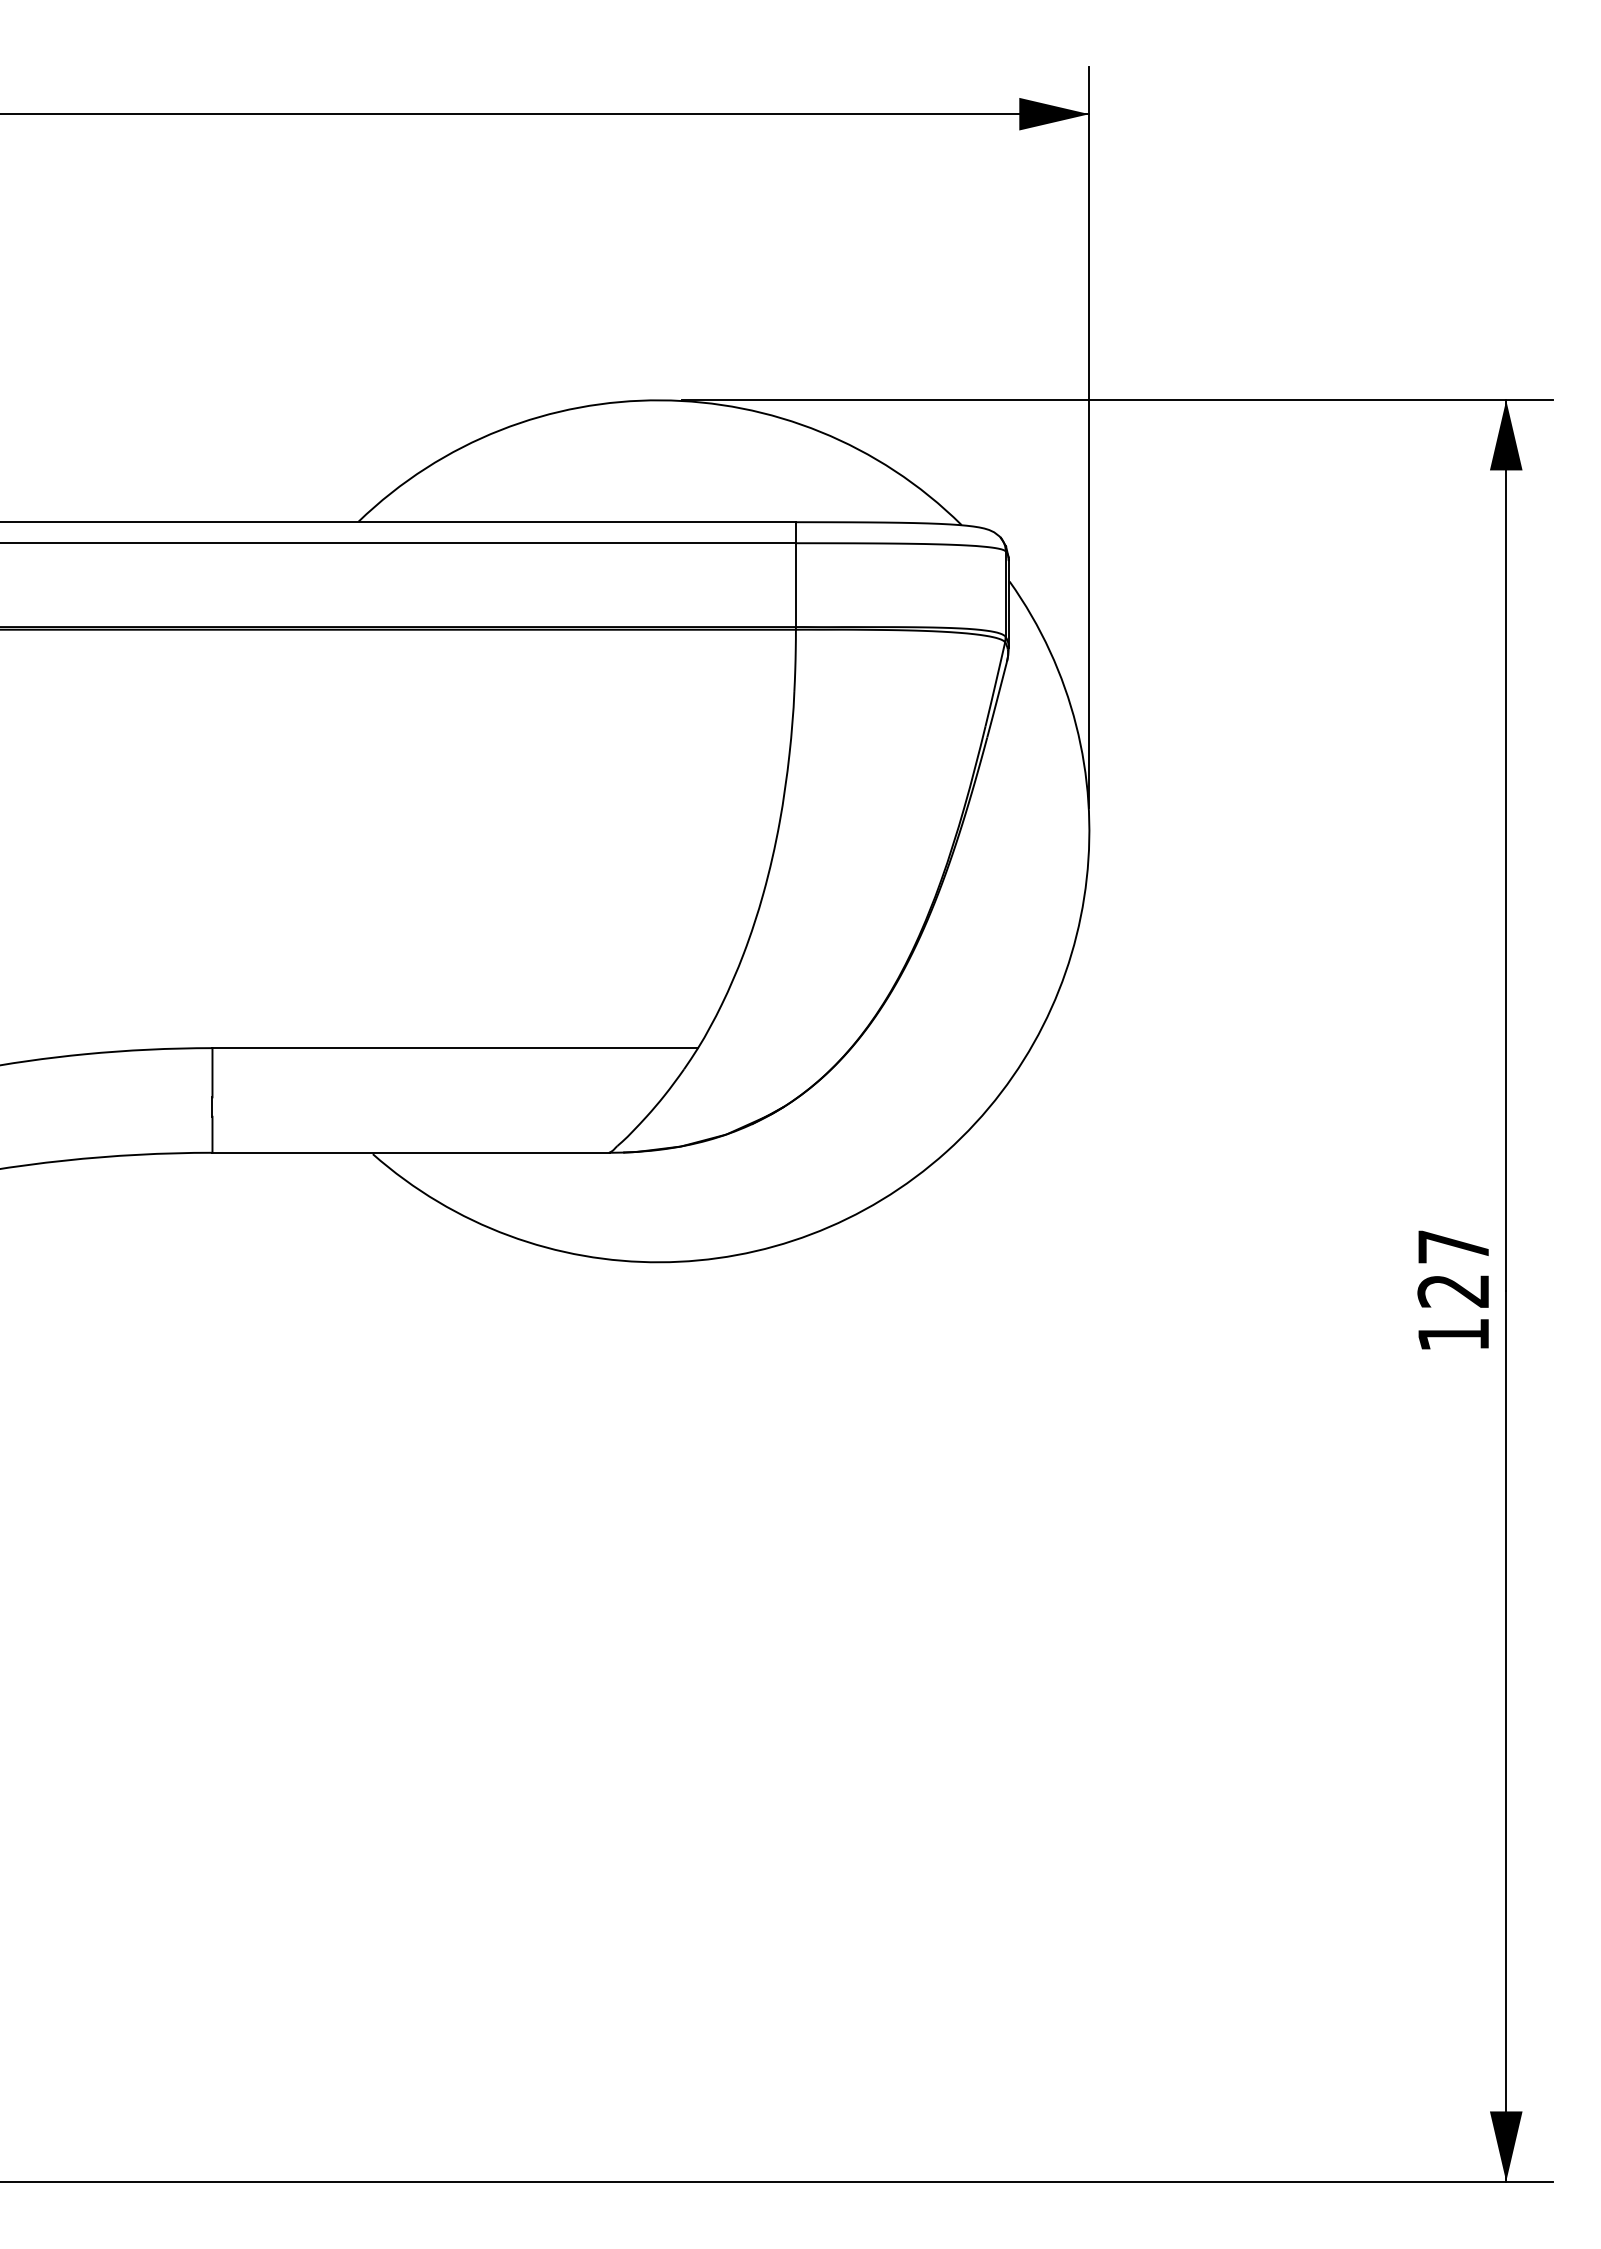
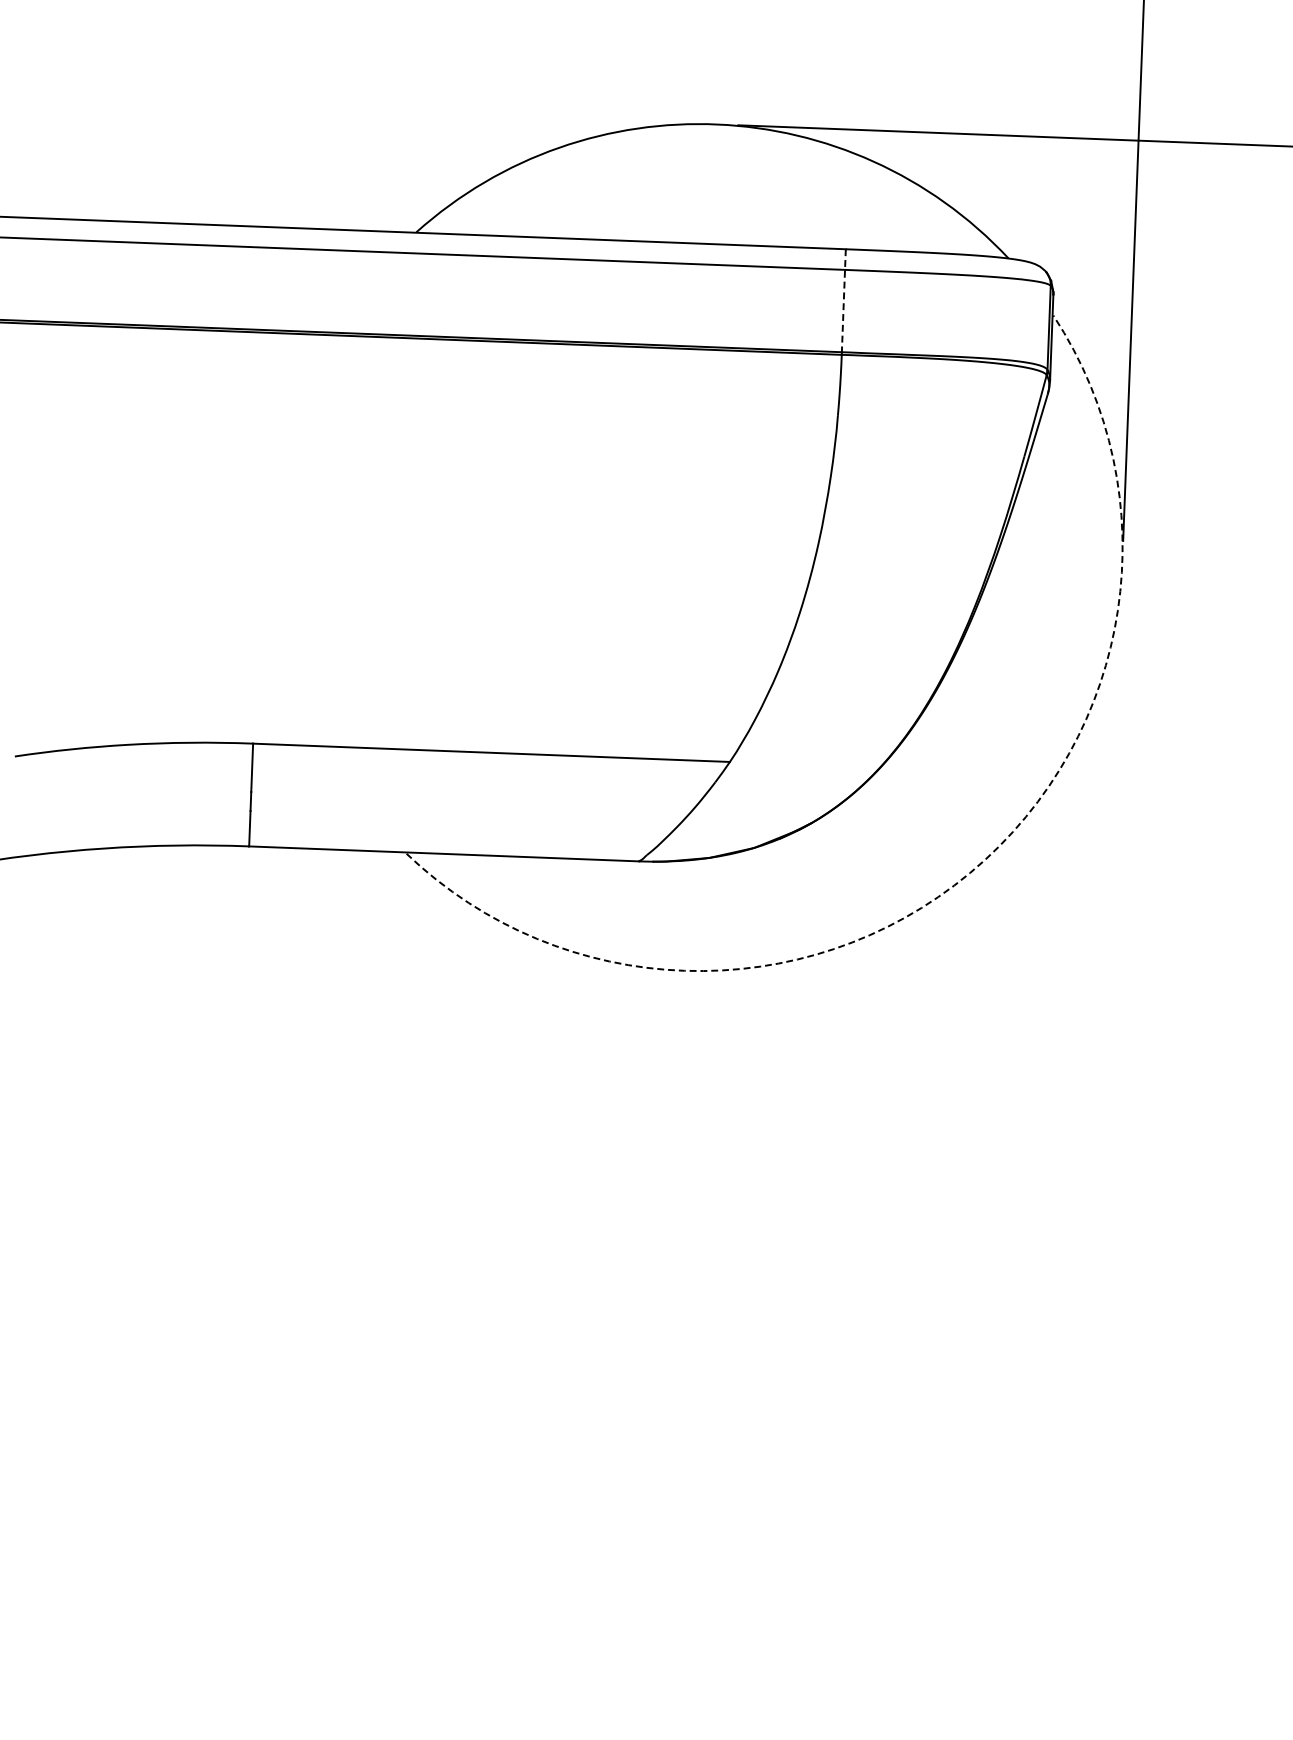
line: (795, 575) -> (843, 301), solid -> dashed
arc: (946, 1151) -> (969, 872), solid -> dashed

